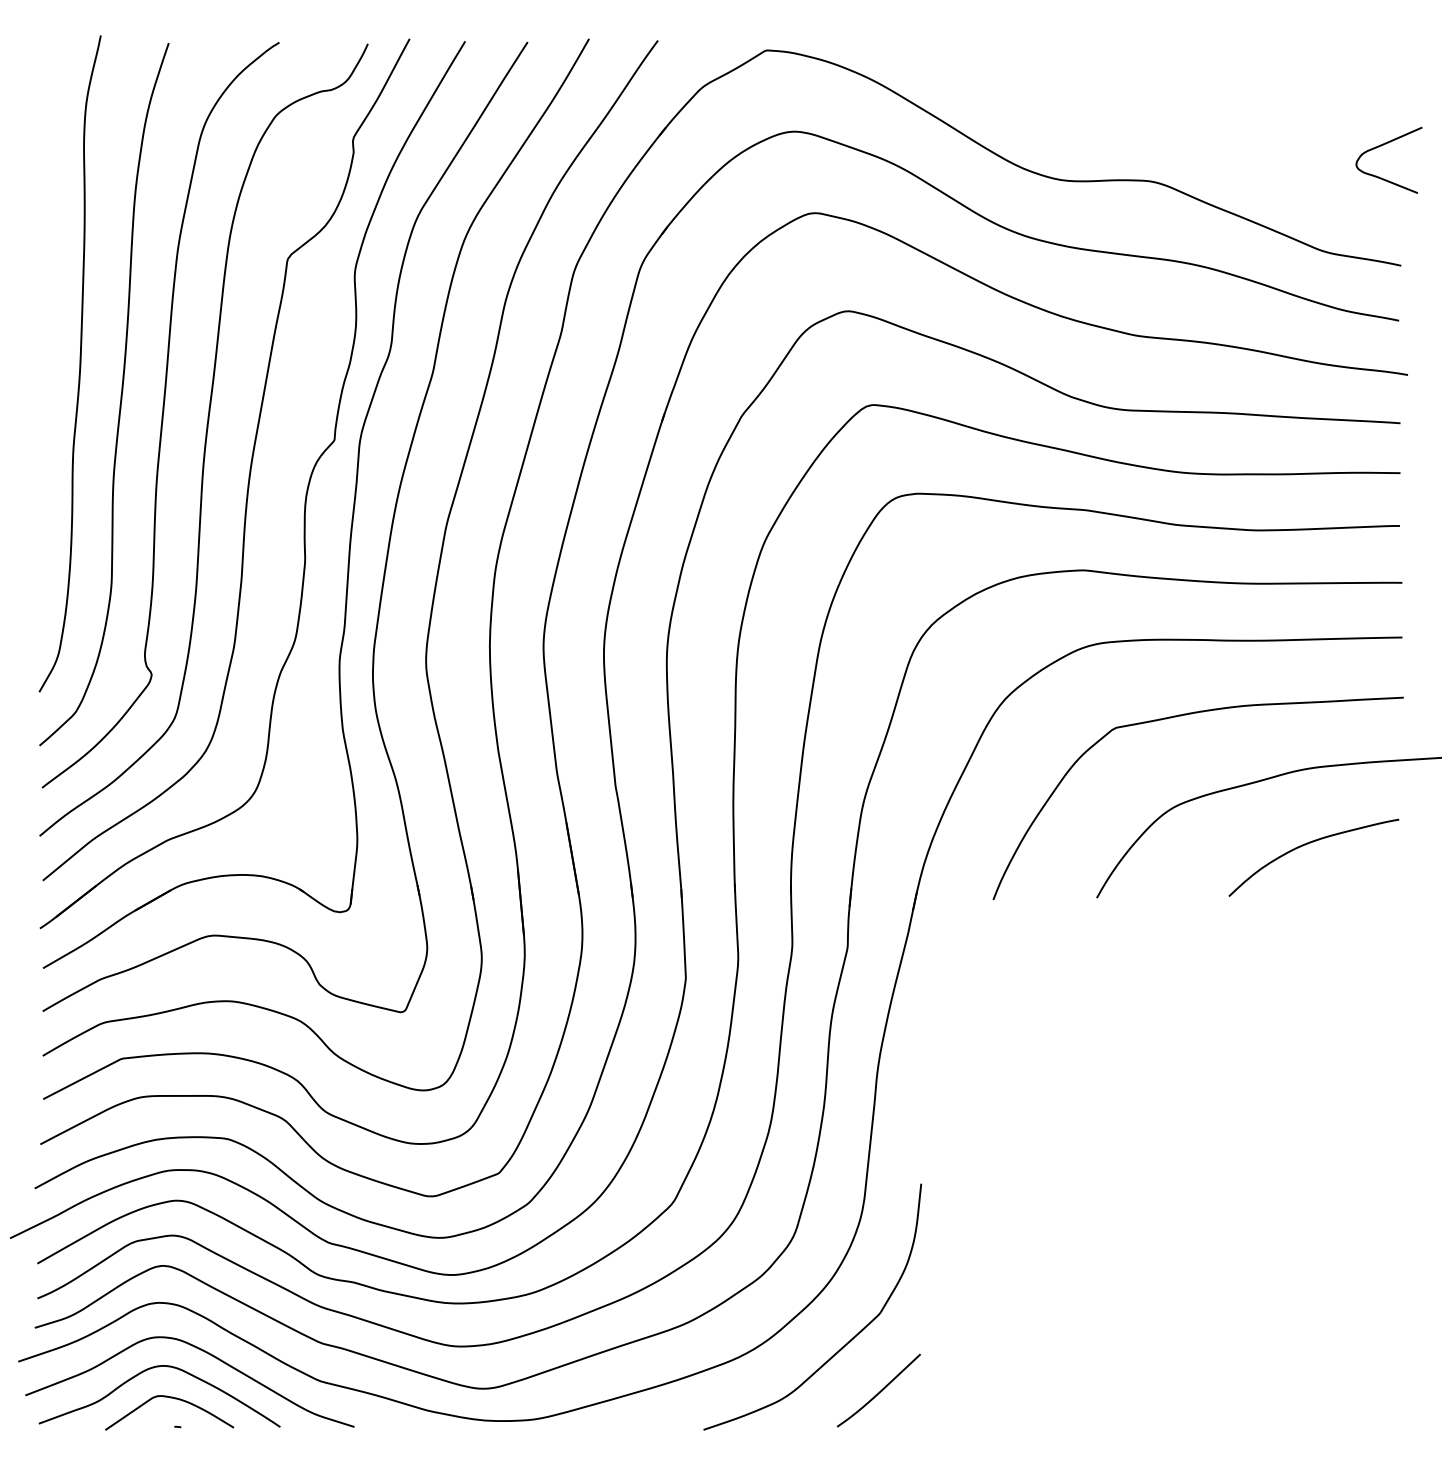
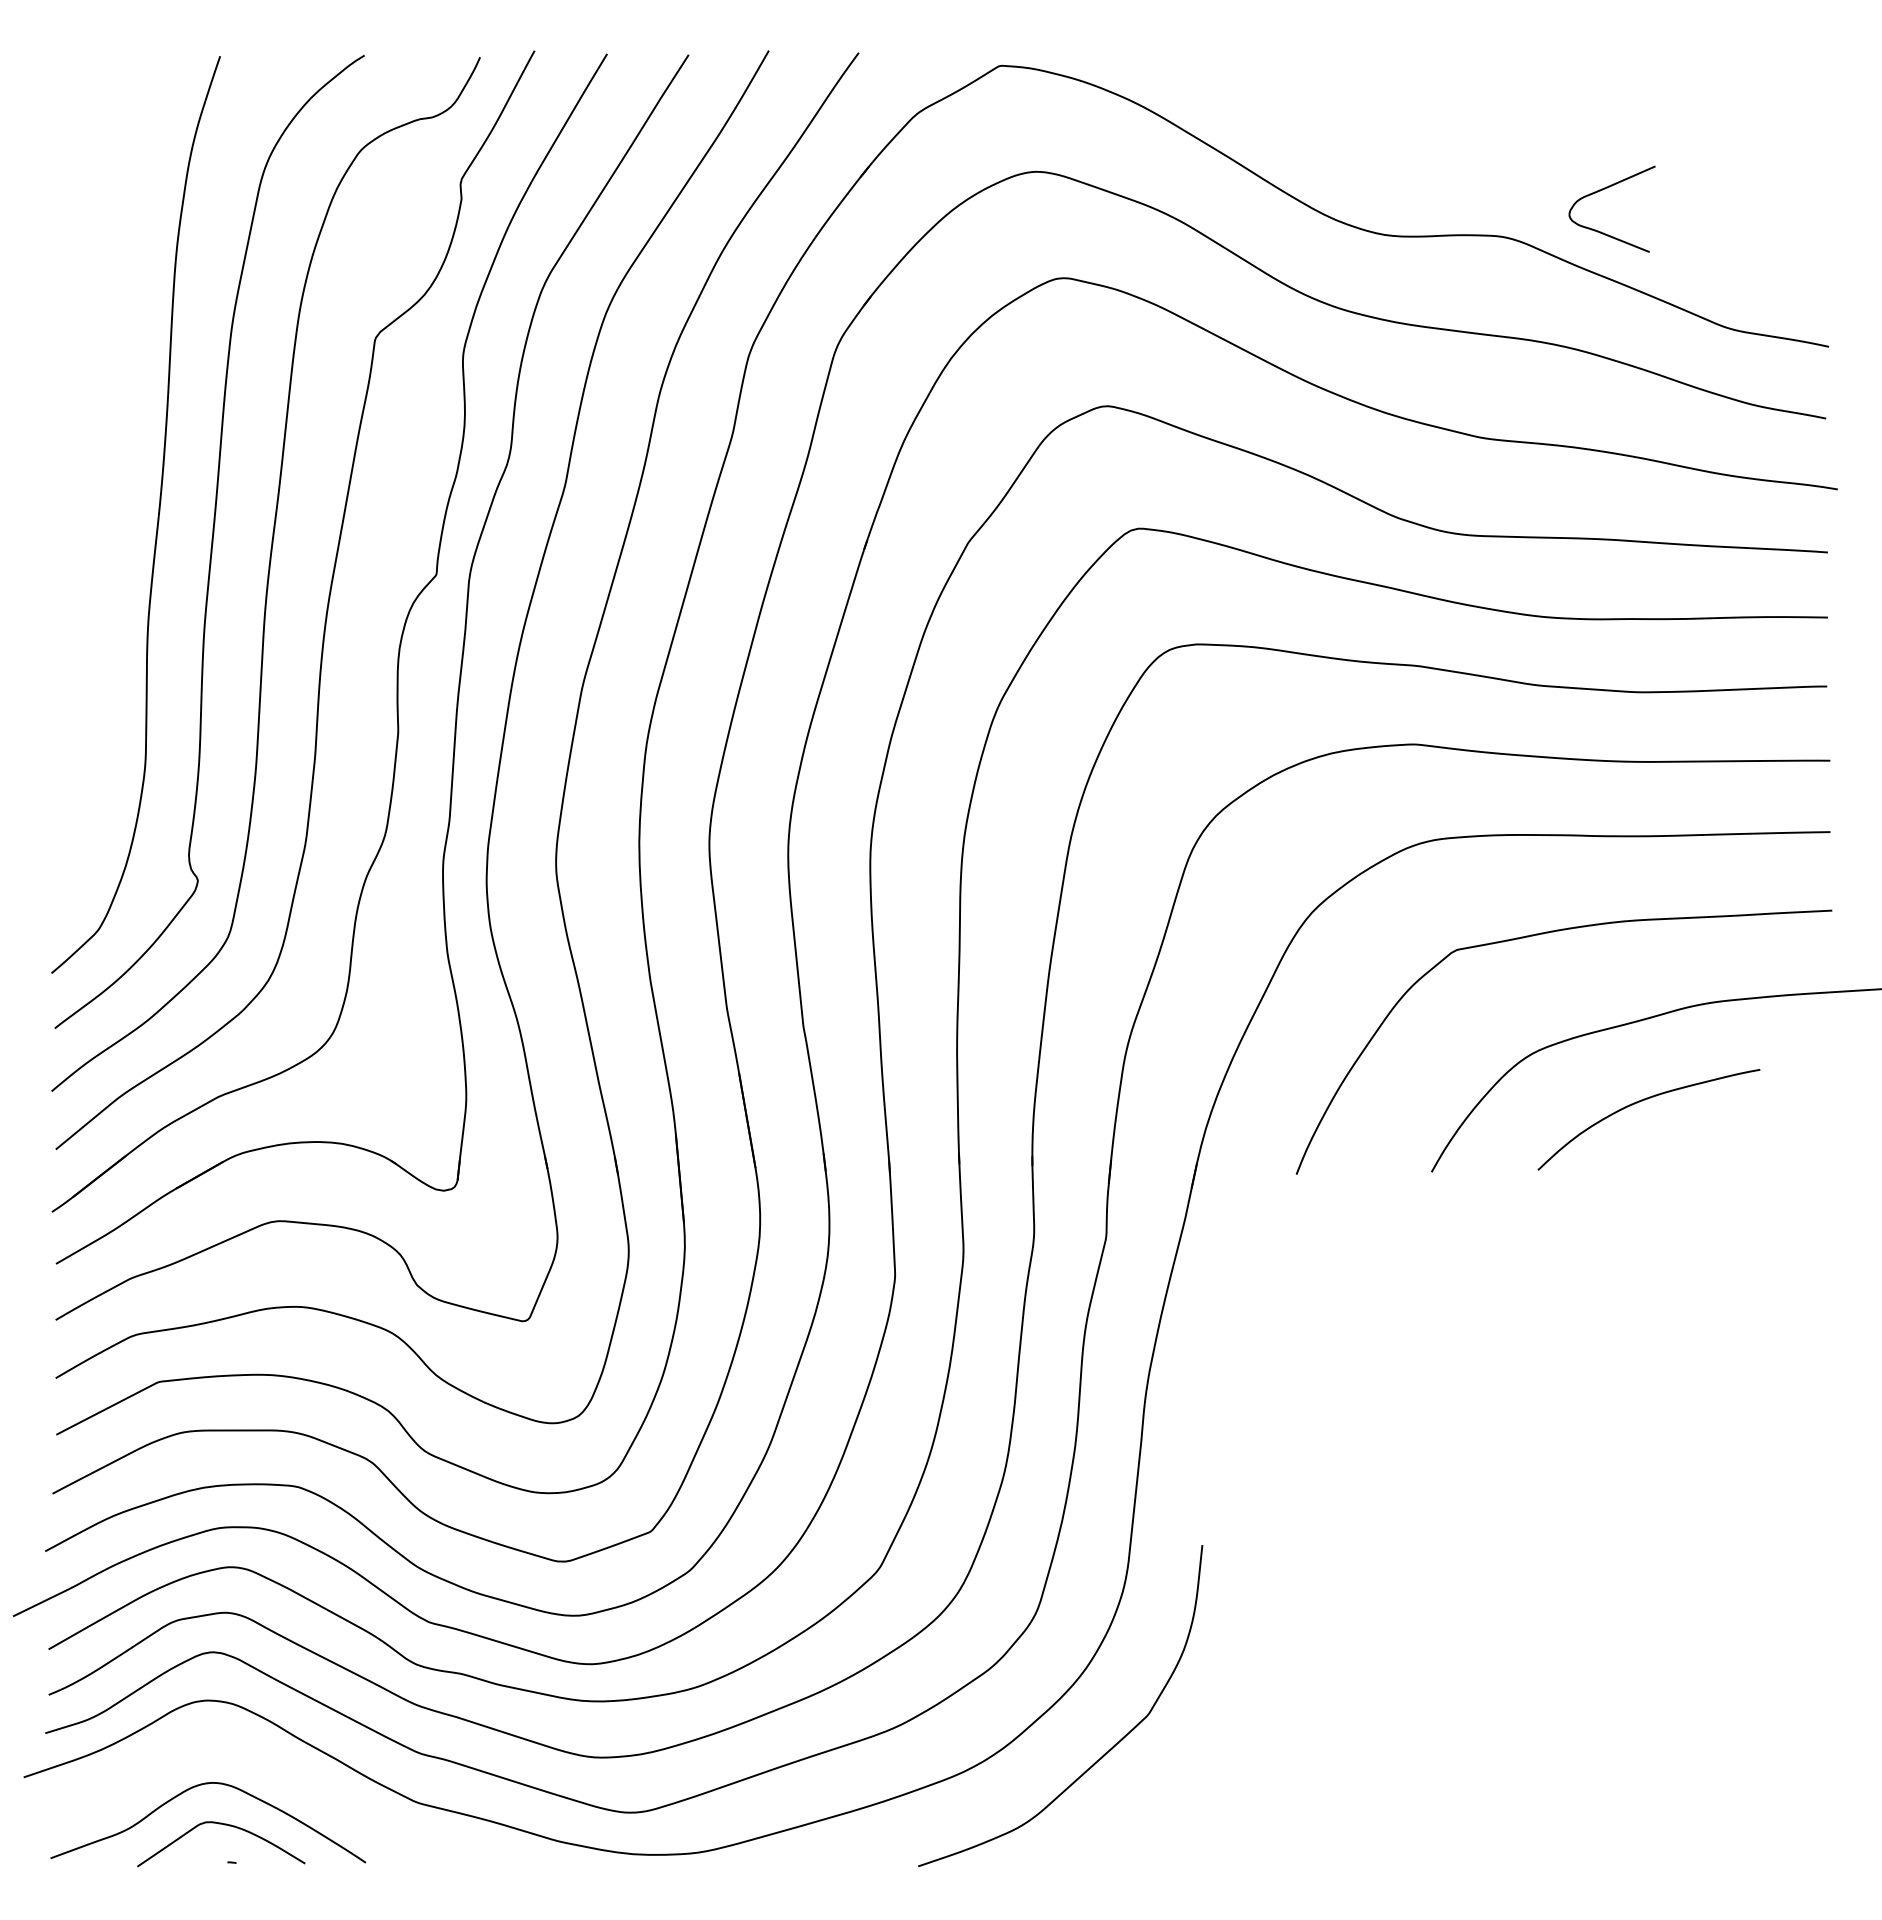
curve: (1384, 145) -> (1605, 189), moved
curve: (79, 364) -> (103, 475), removed
curve: (1308, 843) -> (1642, 1101), moved
curve: (205, 1352) -> (267, 1765), removed
curve: (879, 1390) -> (1148, 1815), removed

